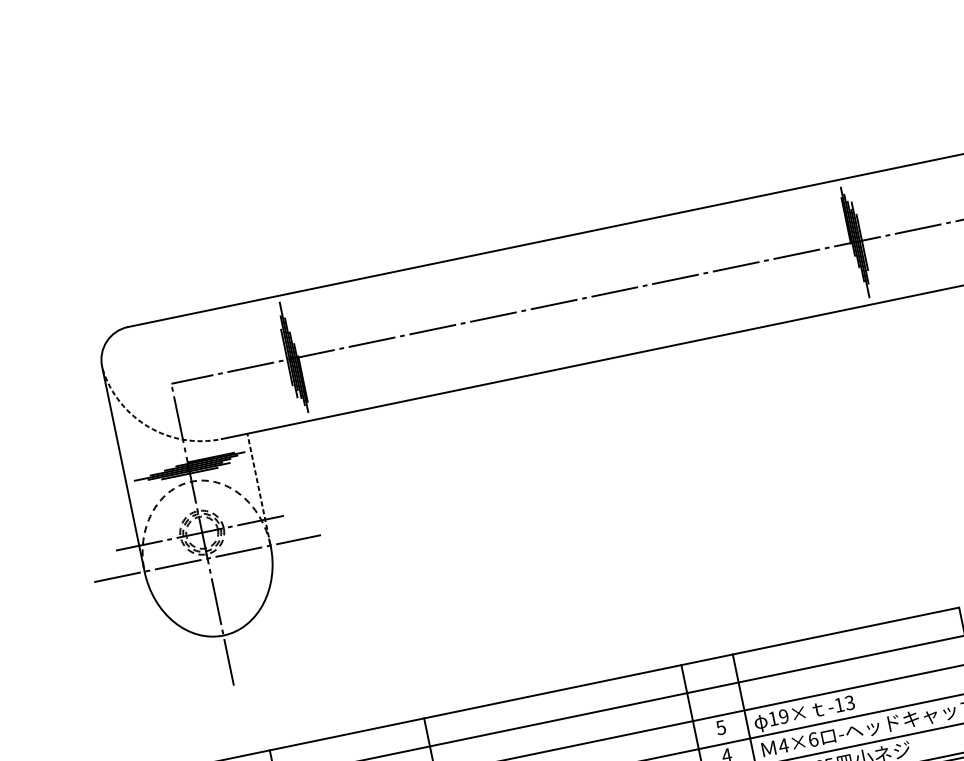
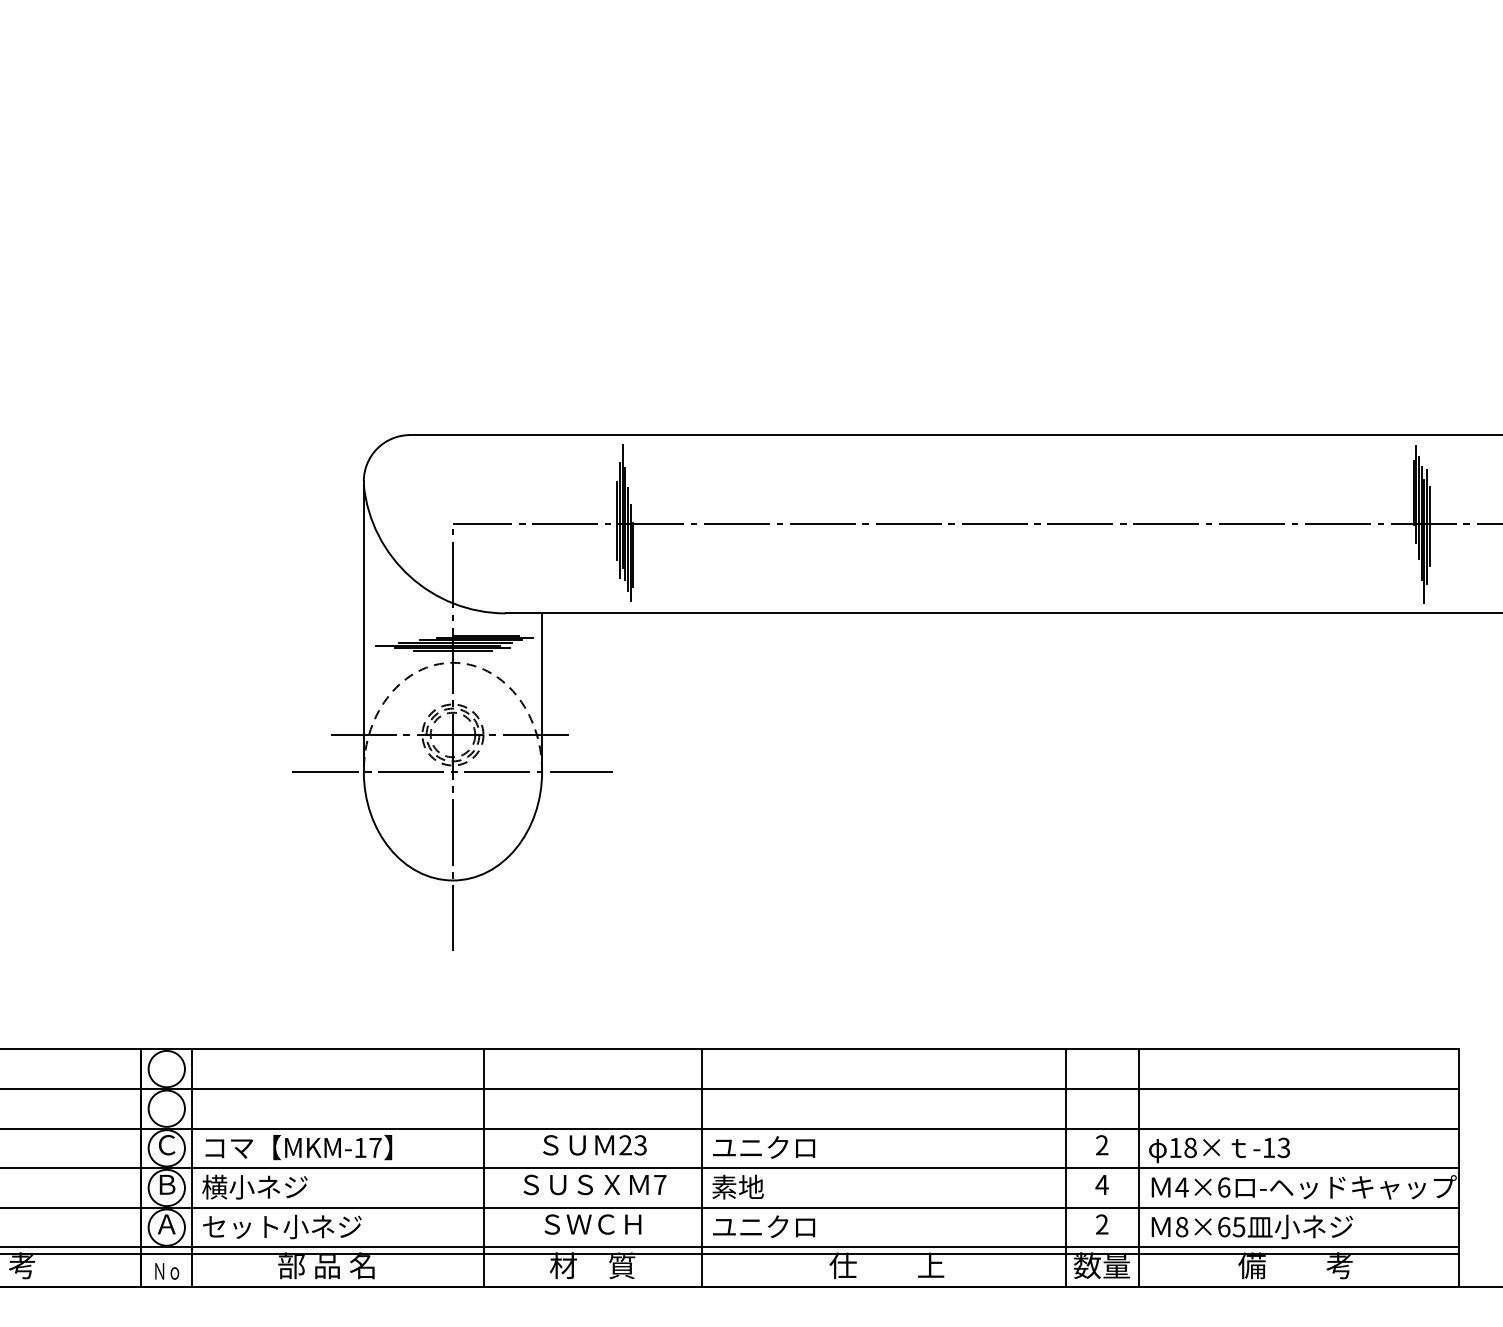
arc: (149, 426) -> (410, 576), dashed -> solid
line: (259, 489) -> (542, 692), dashed -> solid
text: (783, 716) -> (1190, 1147), 19× -> 18×
text: (720, 727) -> (1101, 1145), 5 -> 2

